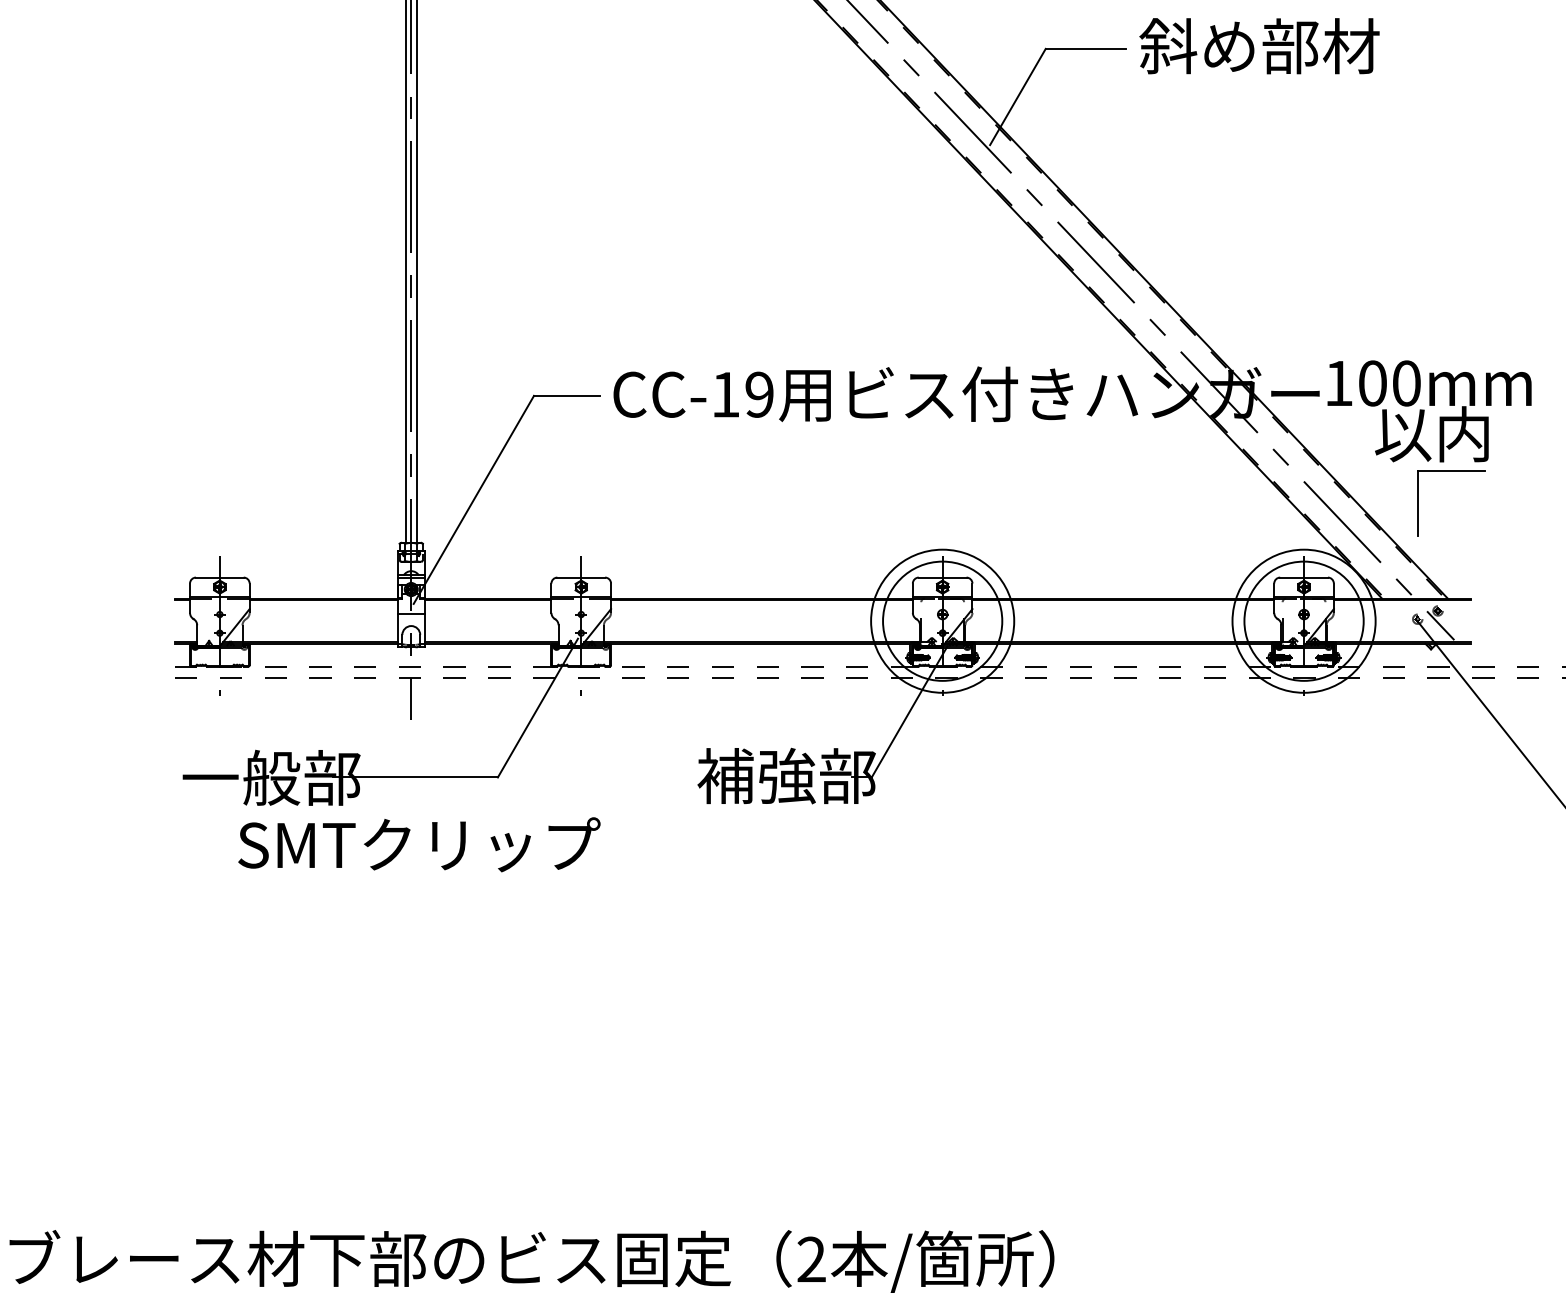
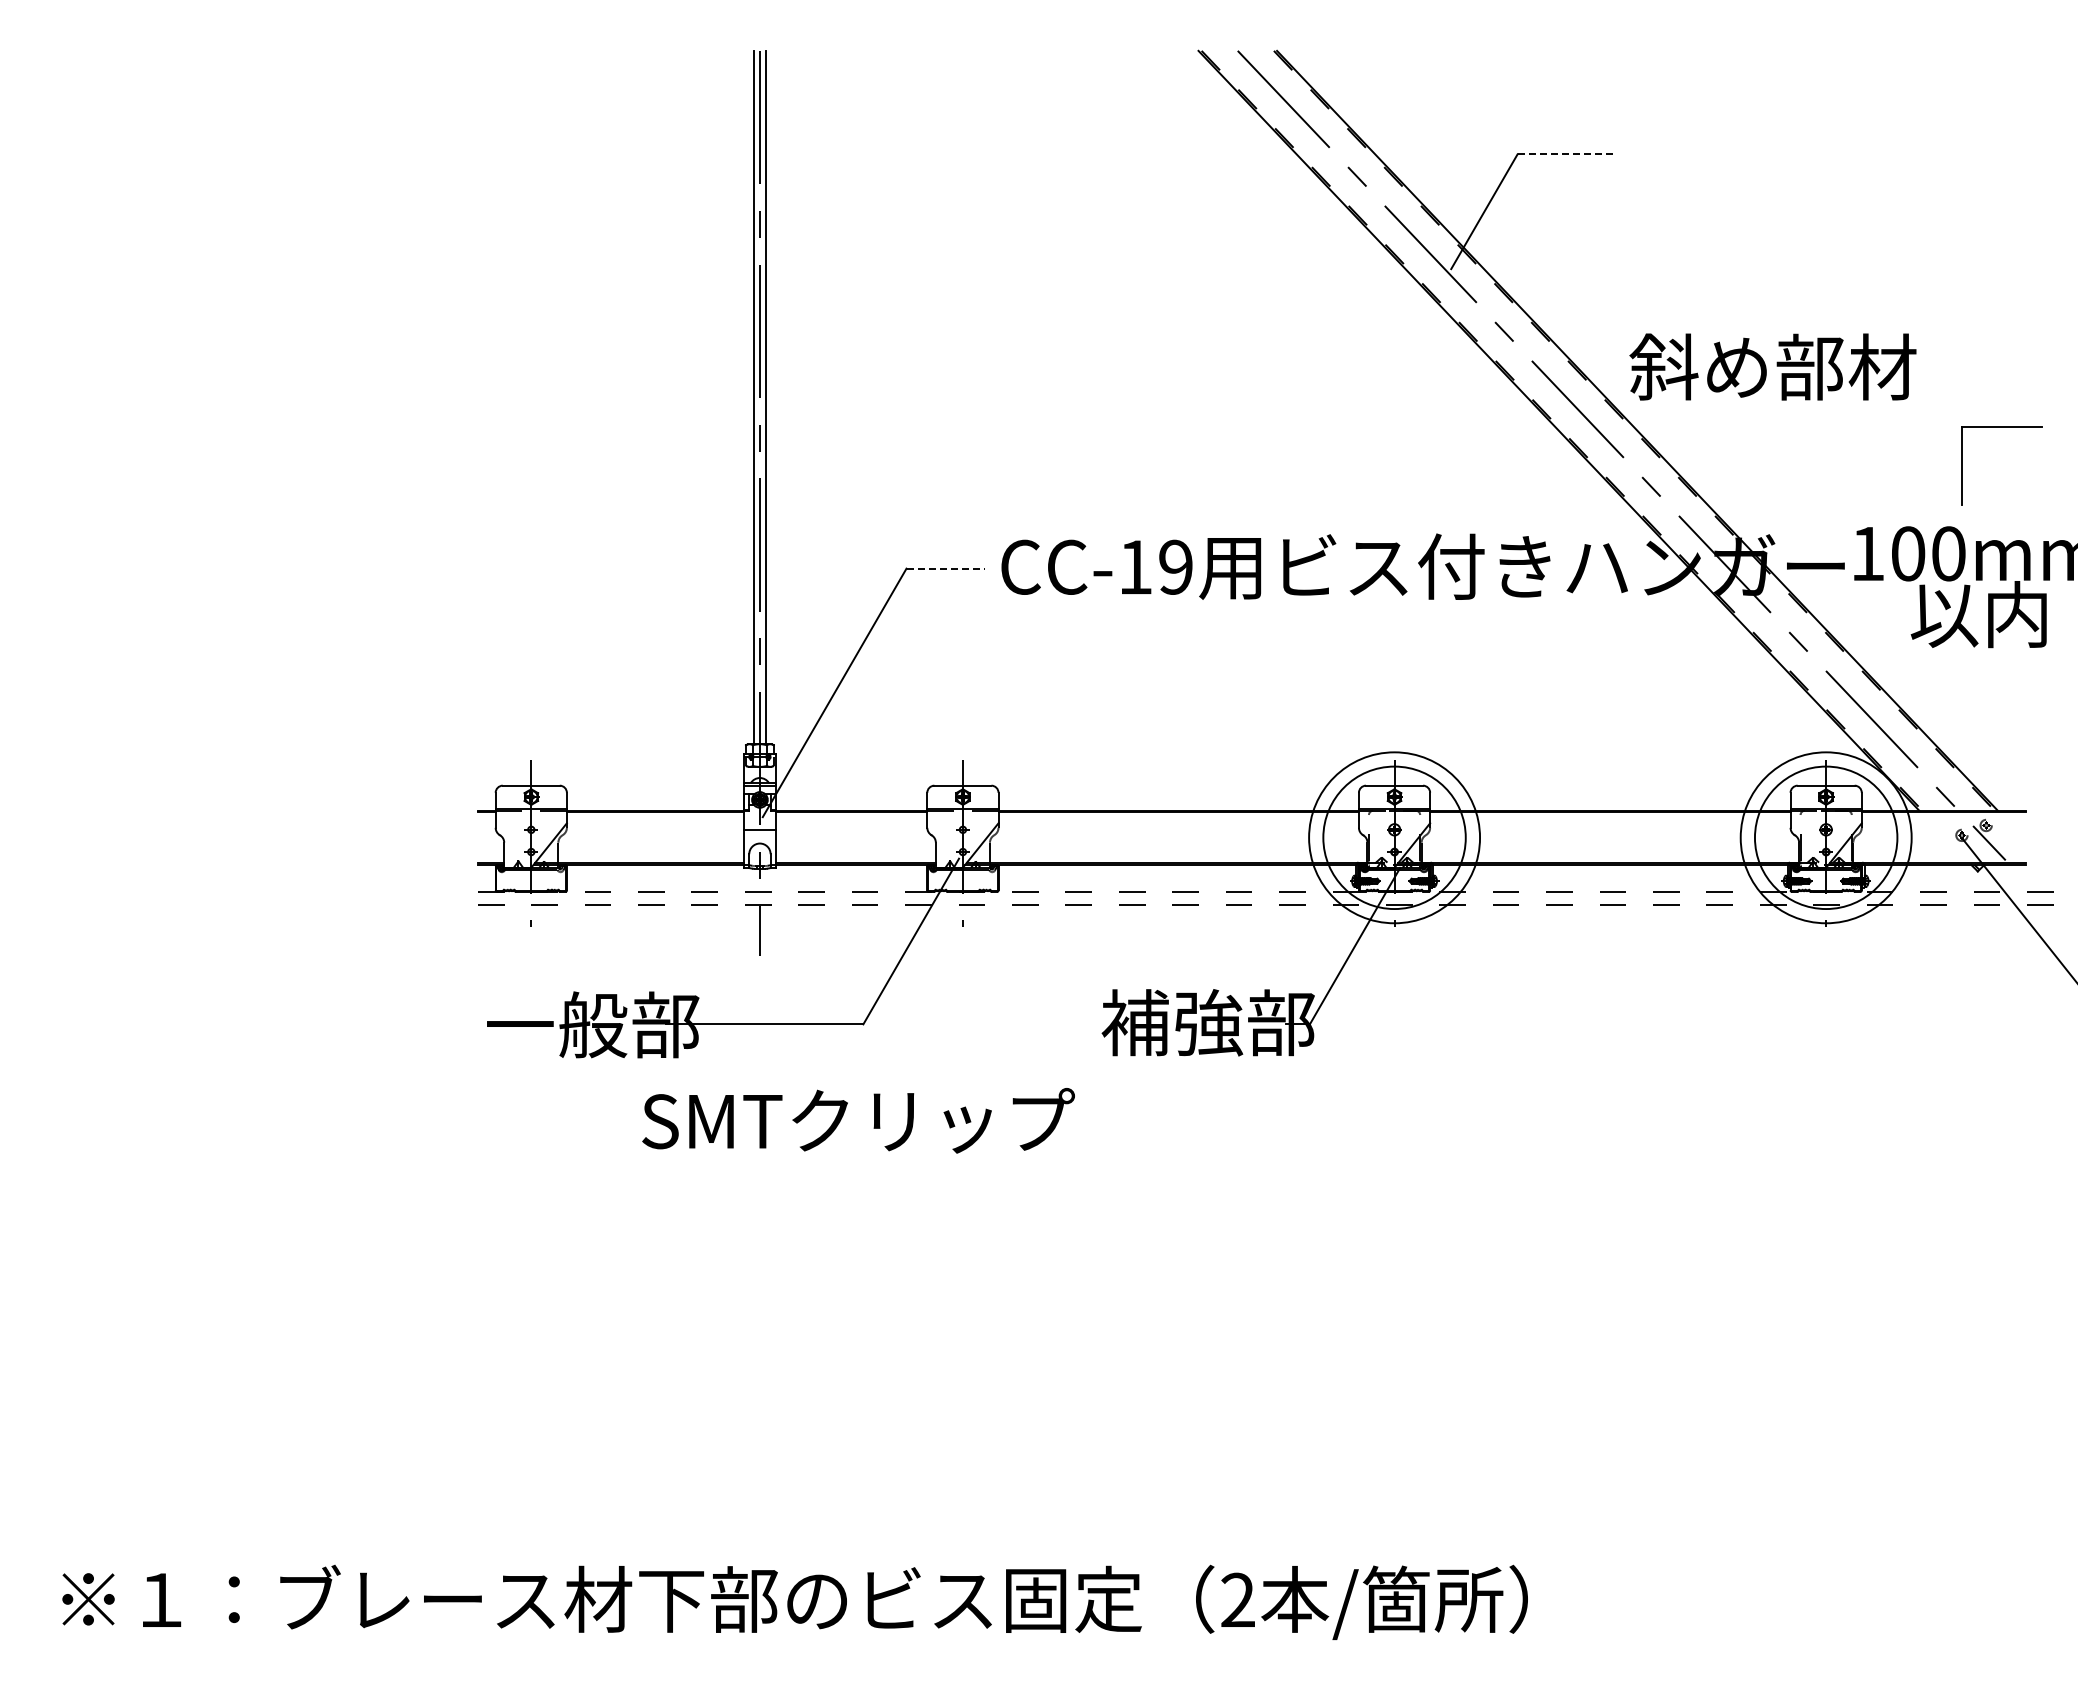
text: (1259, 45) -> (1772, 366), moved
line: (1085, 49) -> (1565, 154), solid -> dashed
line: (567, 395) -> (946, 568), solid -> dashed
part: (1450, 471) -> (2001, 427), moved
text: (419, 844) -> (858, 1120), moved

